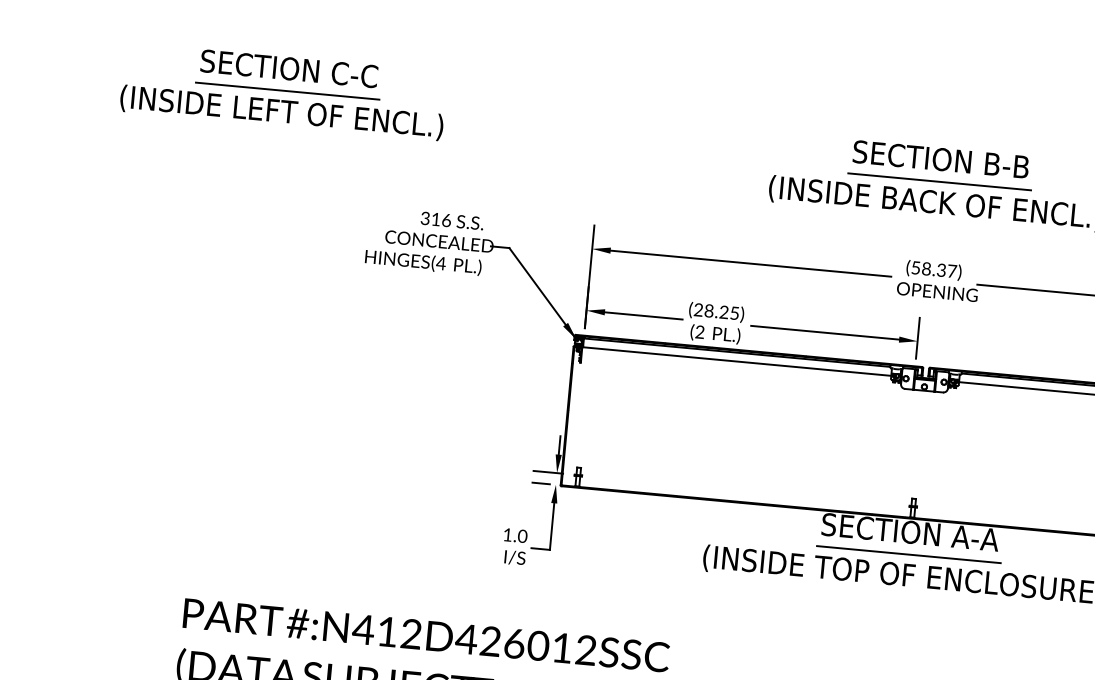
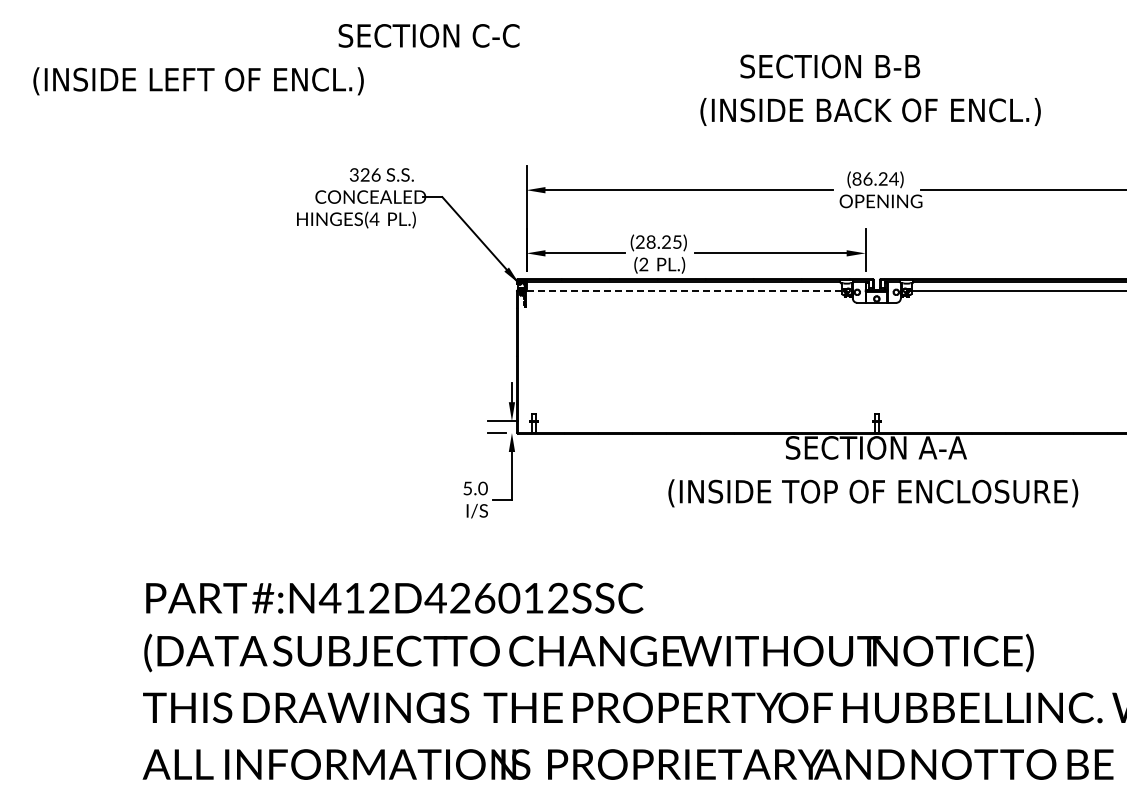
text: (288, 68) -> (428, 35), moved
line: (287, 90) -> (202, 58), removed
text: (941, 159) -> (830, 66), moved
line: (939, 181) -> (872, 89), removed
text: (435, 218) -> (364, 174), 316 -> 326
text: (934, 269) -> (875, 178), (58.37) -> (86.24)
line: (736, 361) -> (683, 290), solid -> dashed
text: (507, 534) -> (467, 488), 1.0 -> 5.0
line: (908, 554) -> (876, 470), removed

